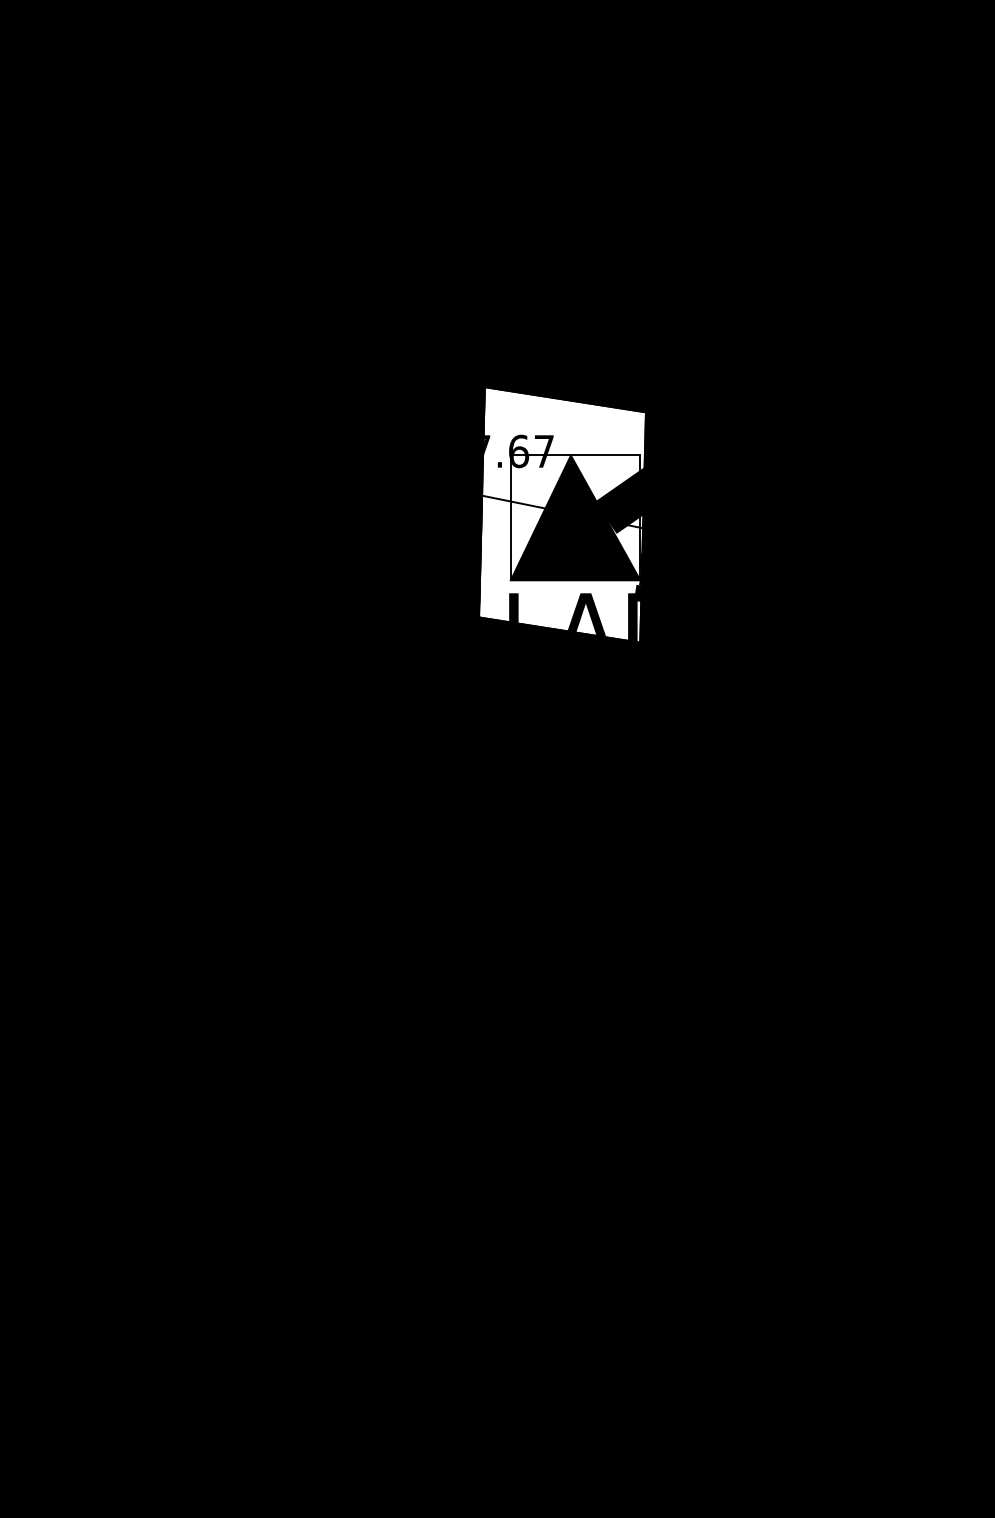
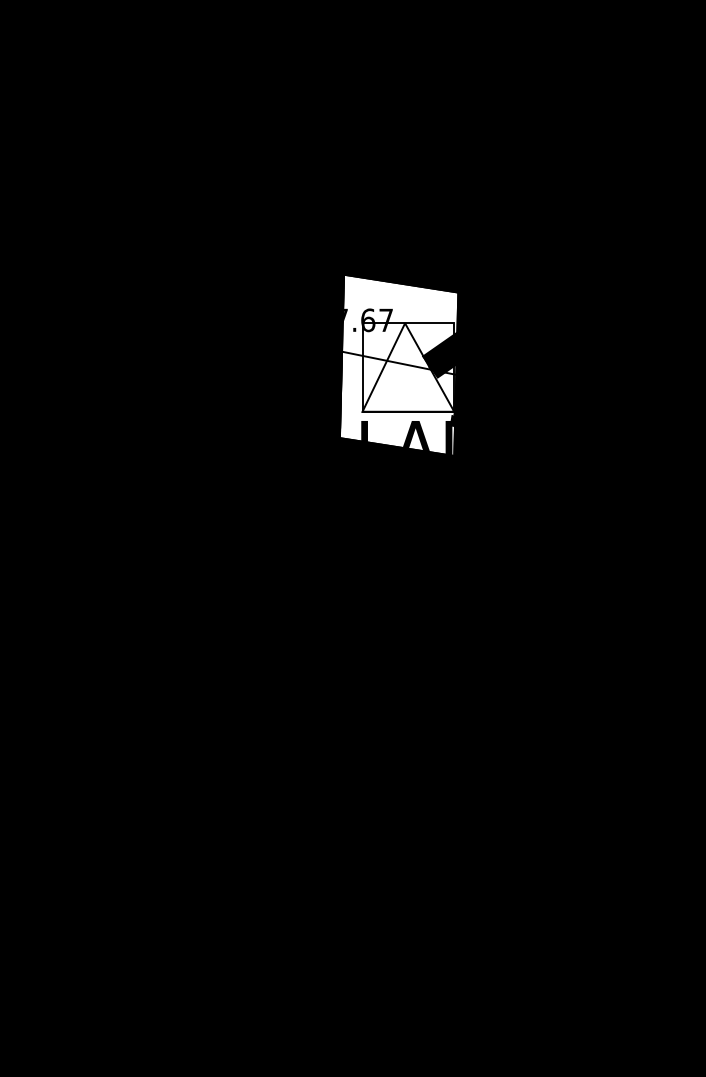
fill: (575, 517) -> (408, 367), removed

